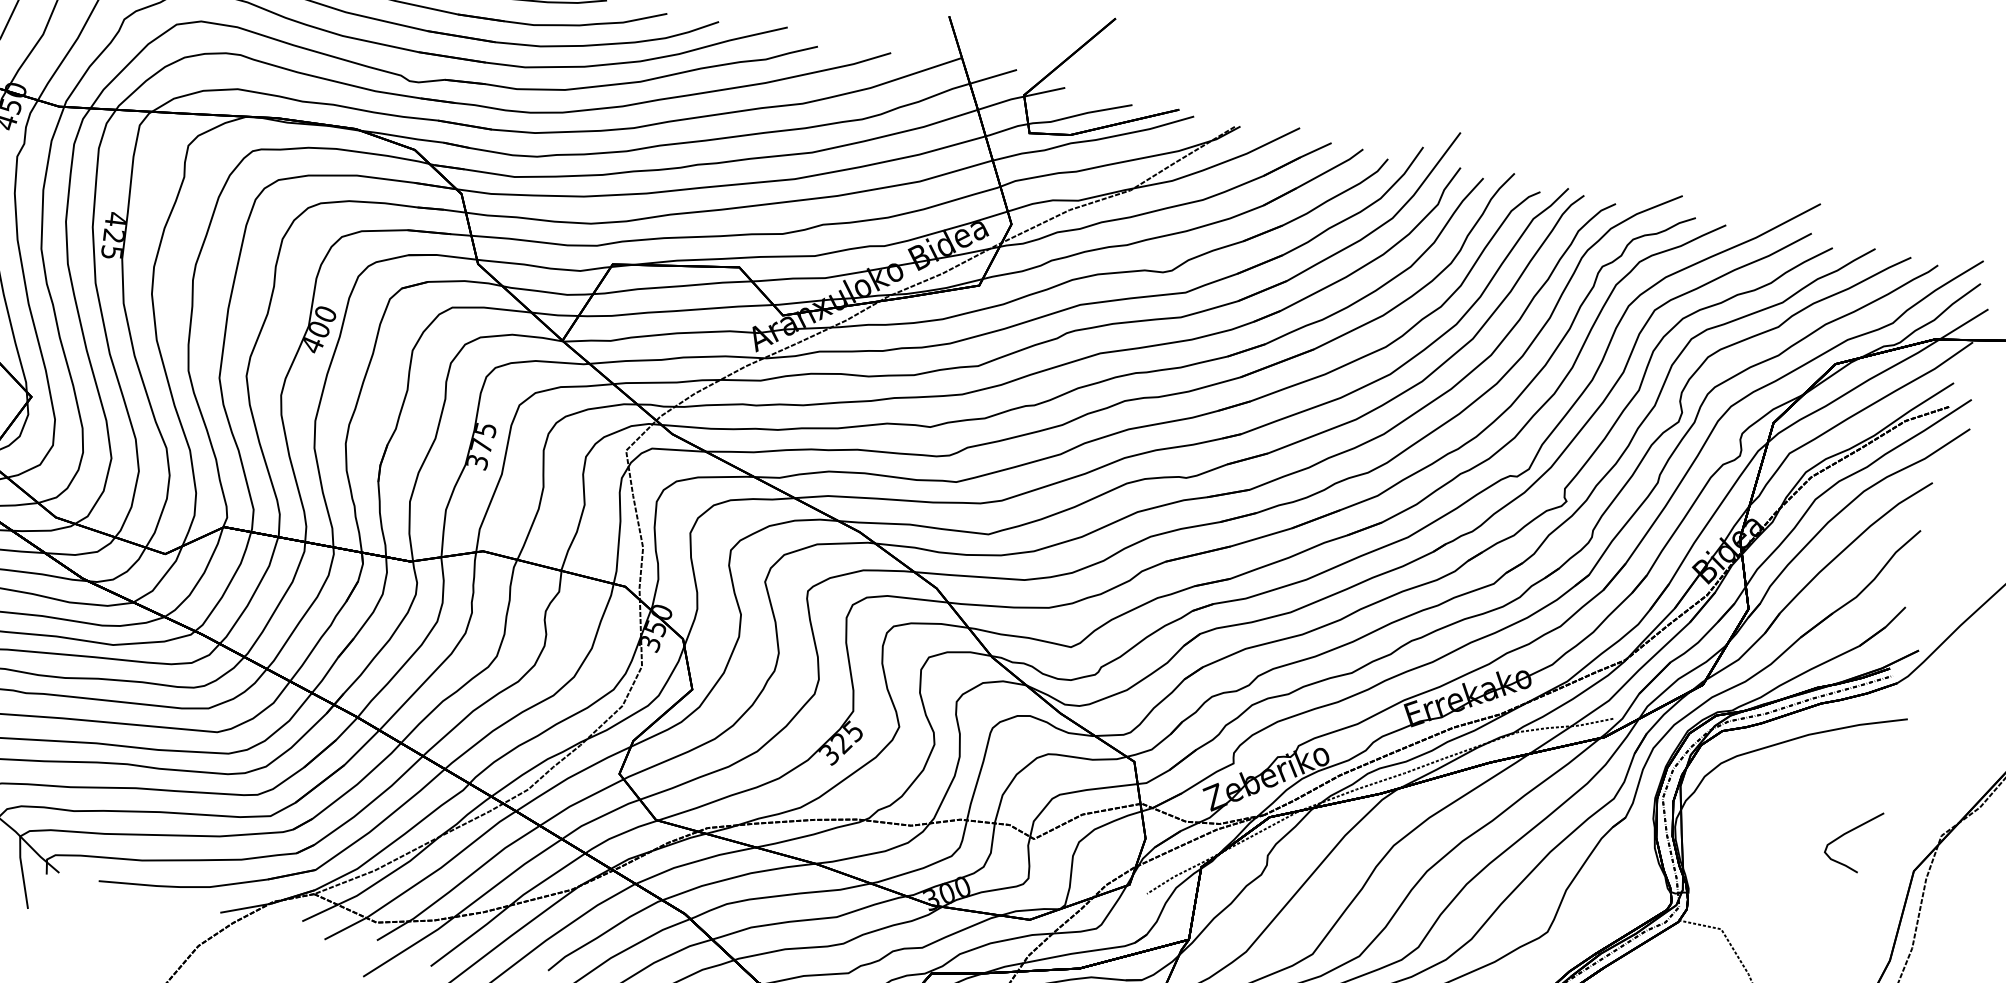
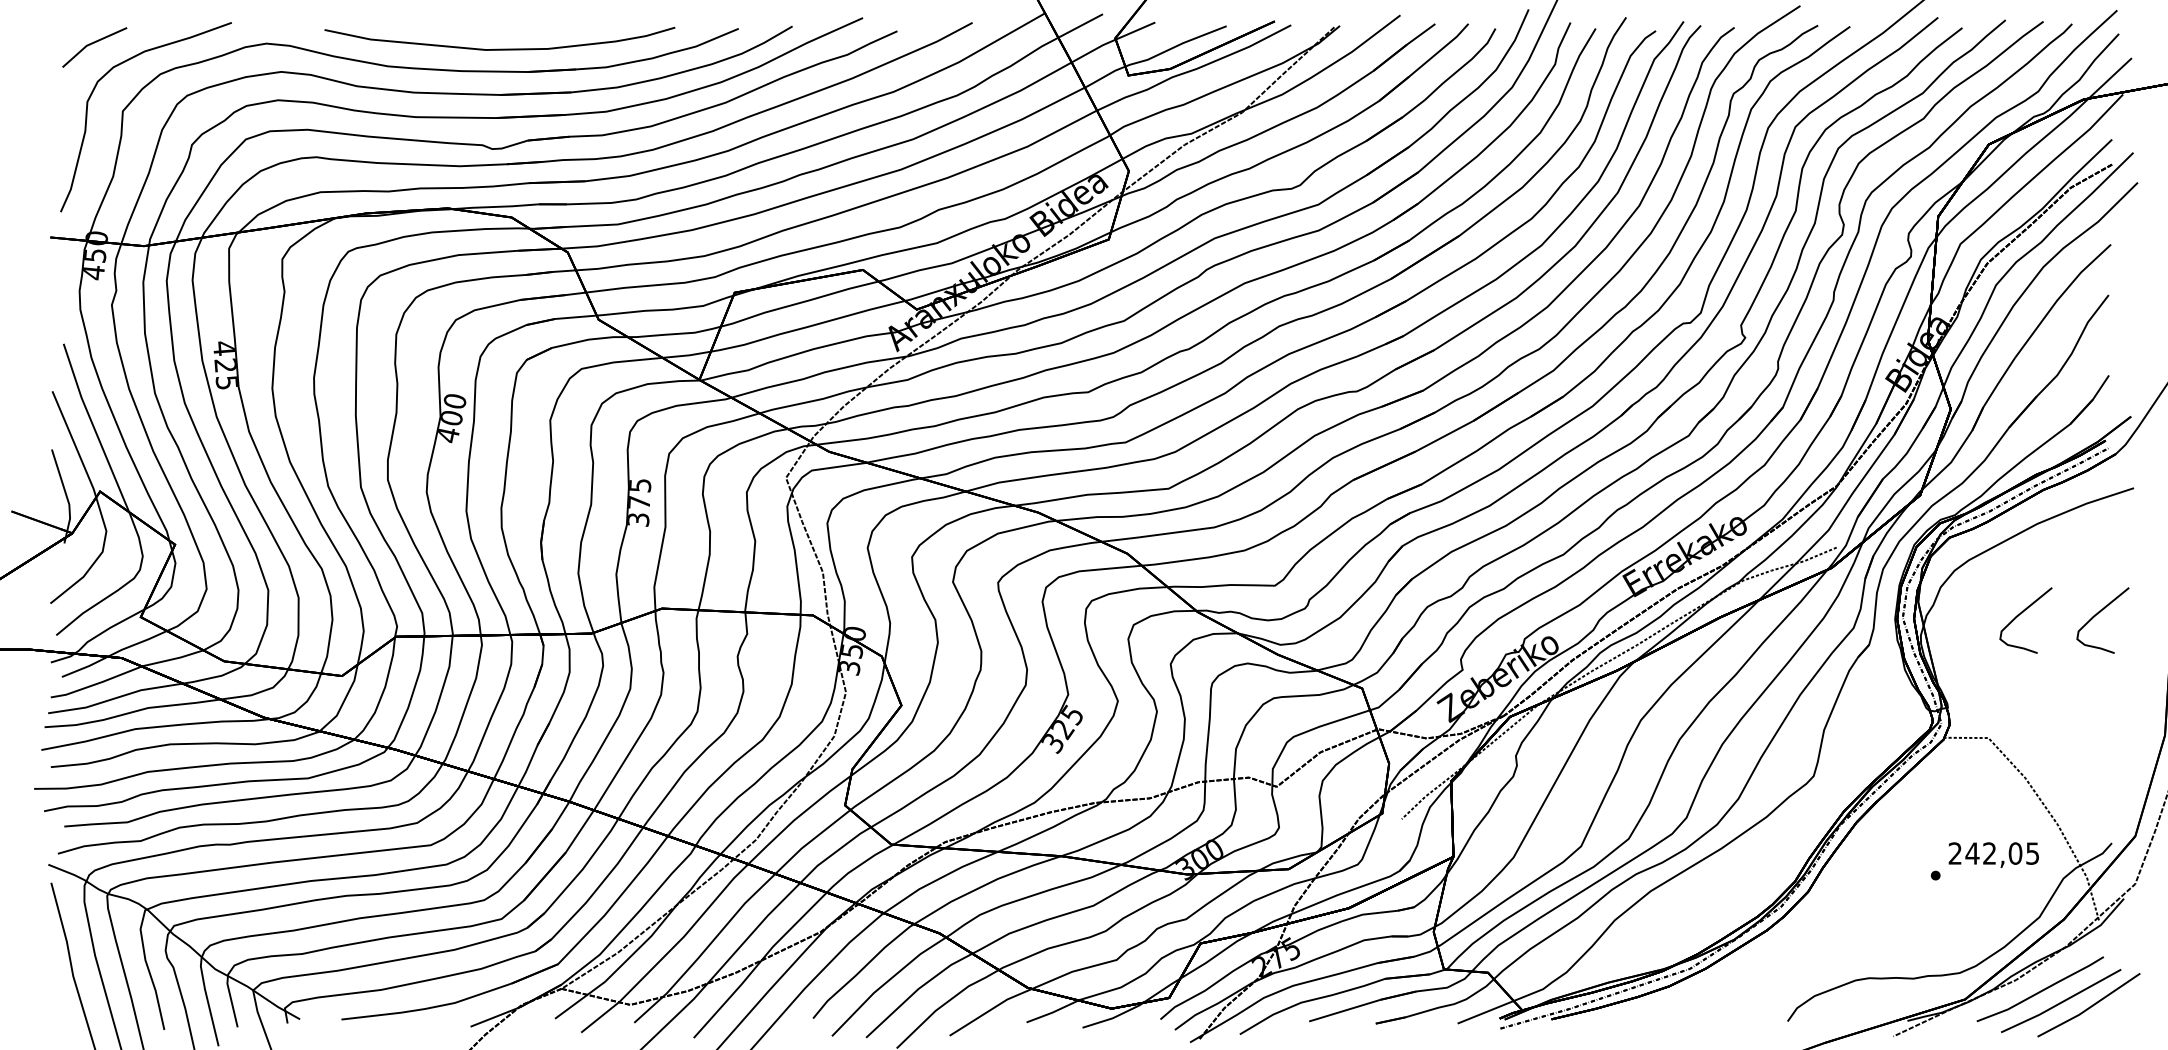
curve: (1776, 817) -> (2021, 614), added

